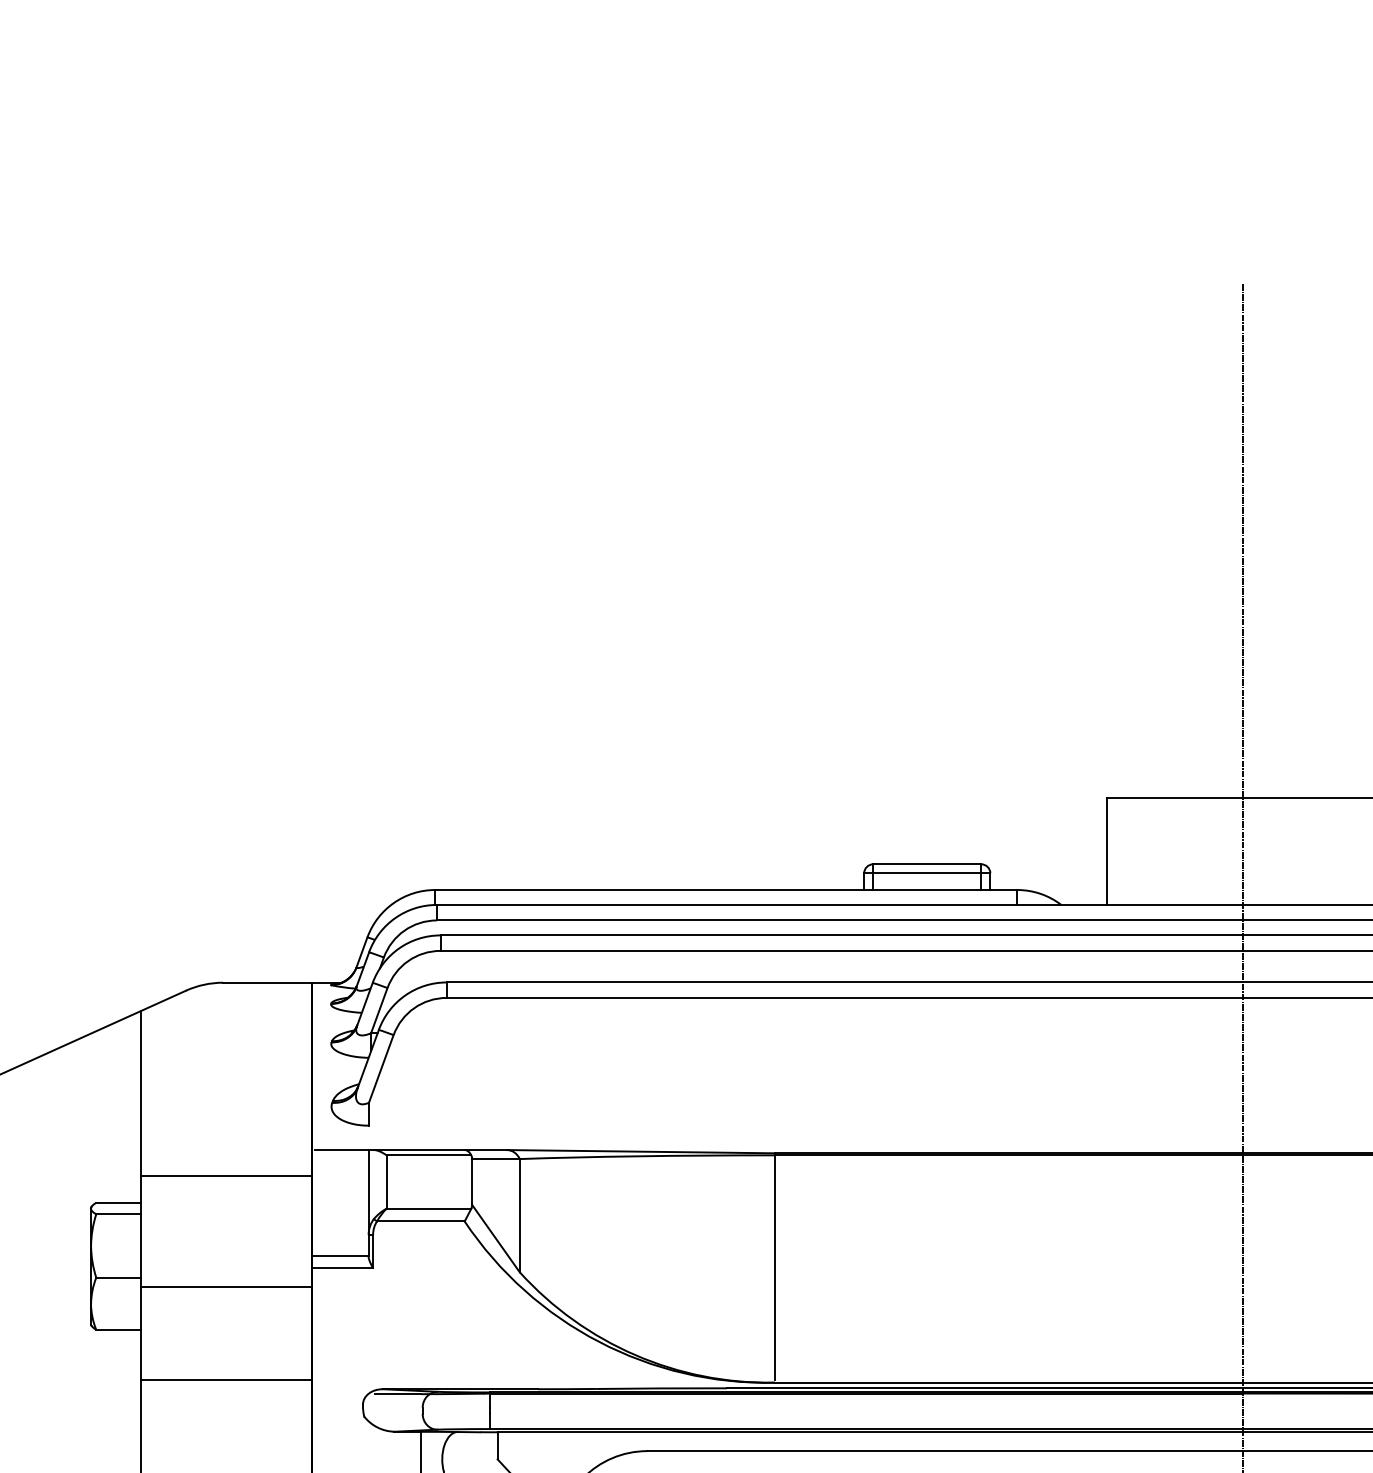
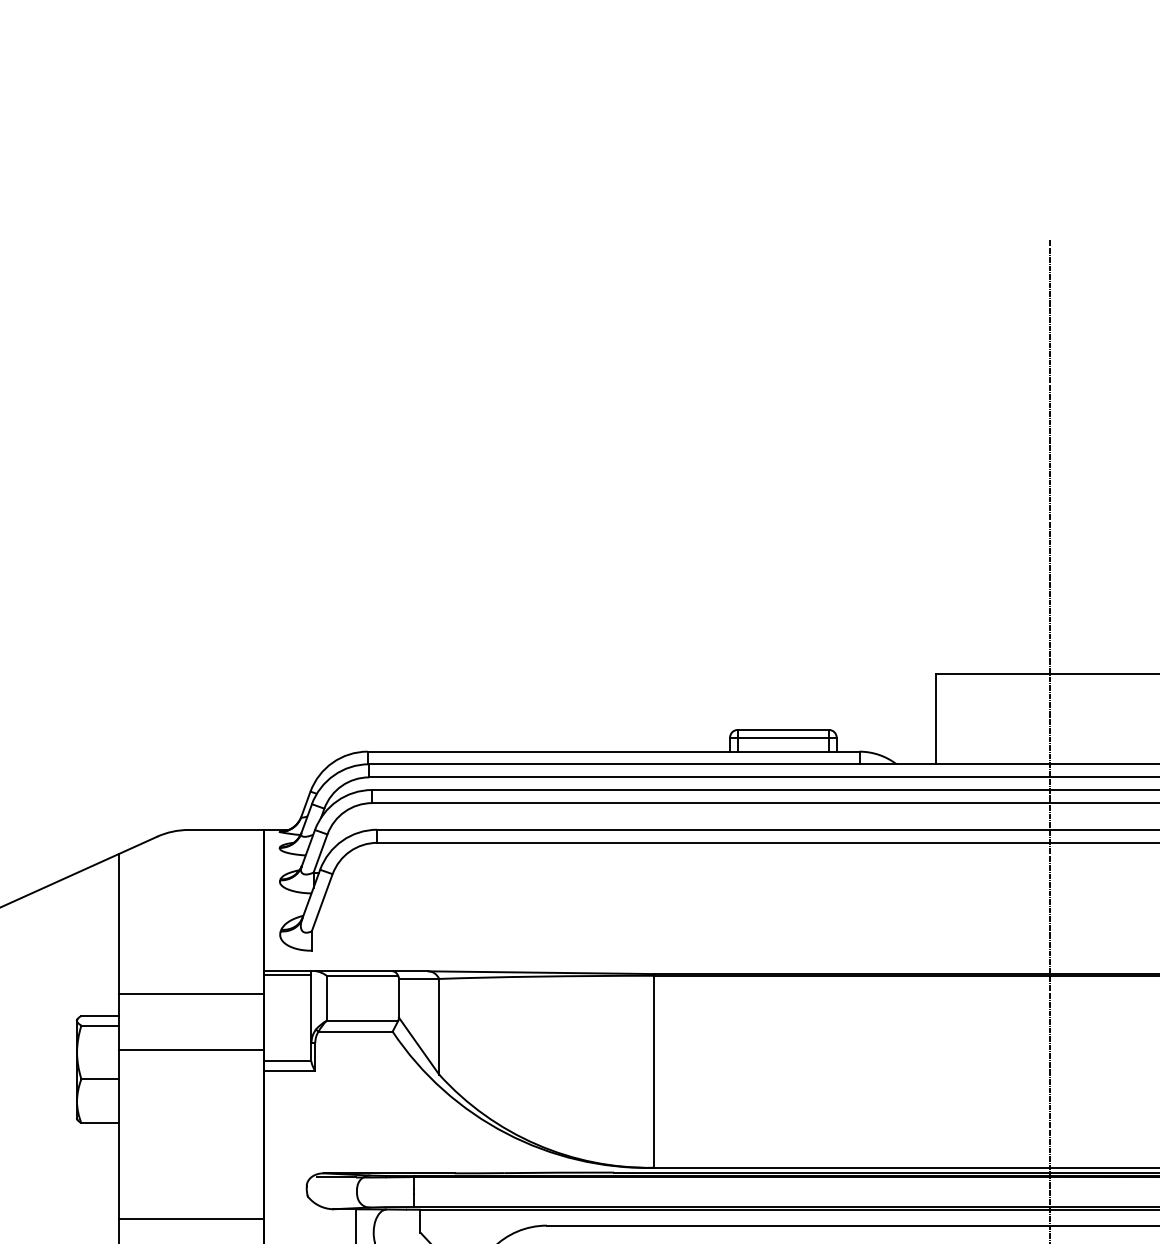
line: (339, 1154) -> (286, 975), added
line: (225, 1286) -> (190, 1049), moved
line: (225, 1380) -> (190, 1219), moved

